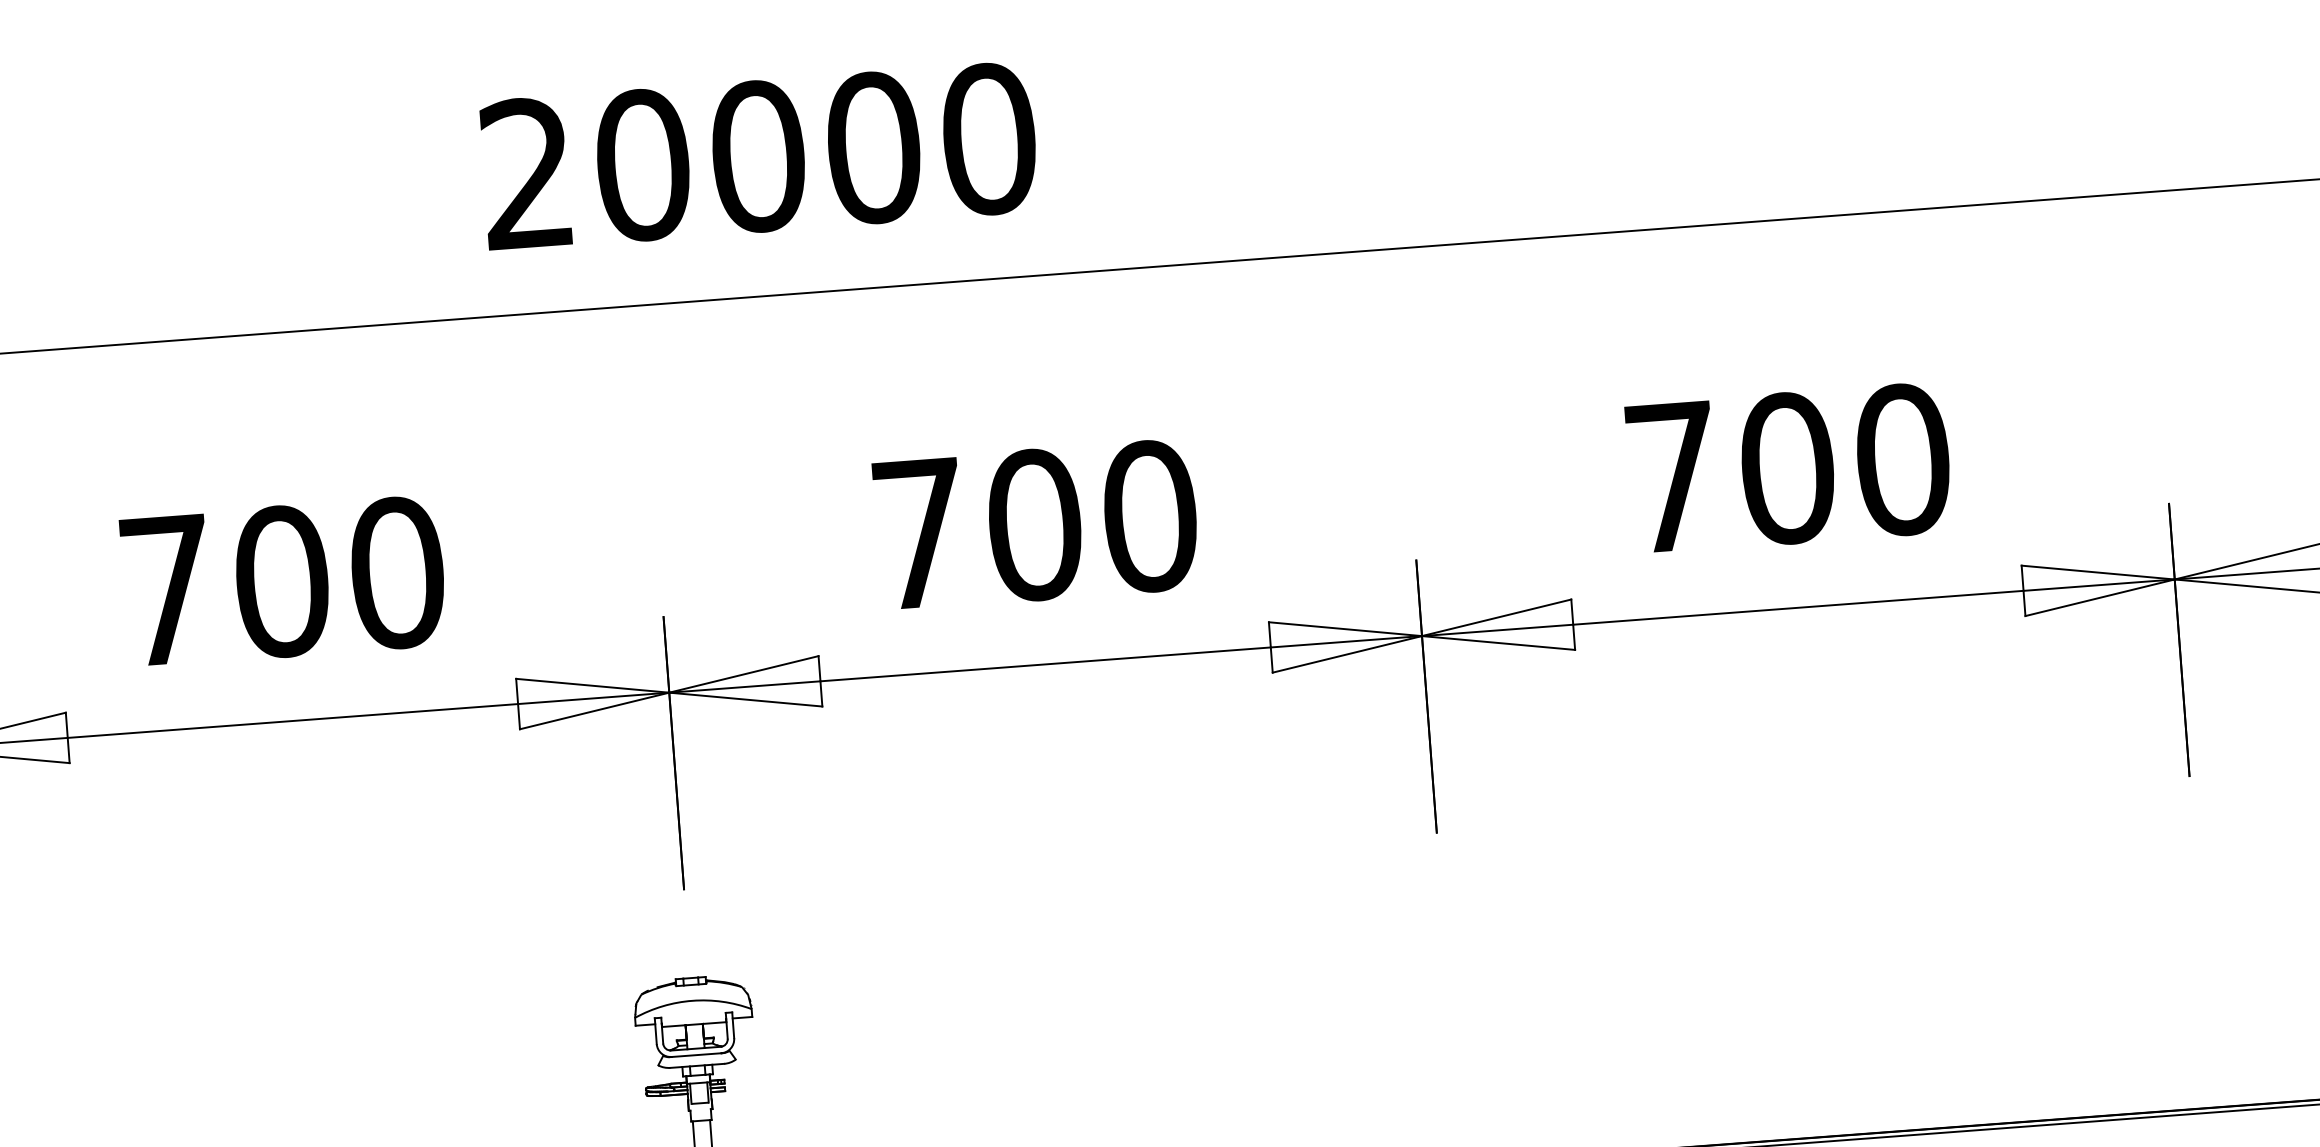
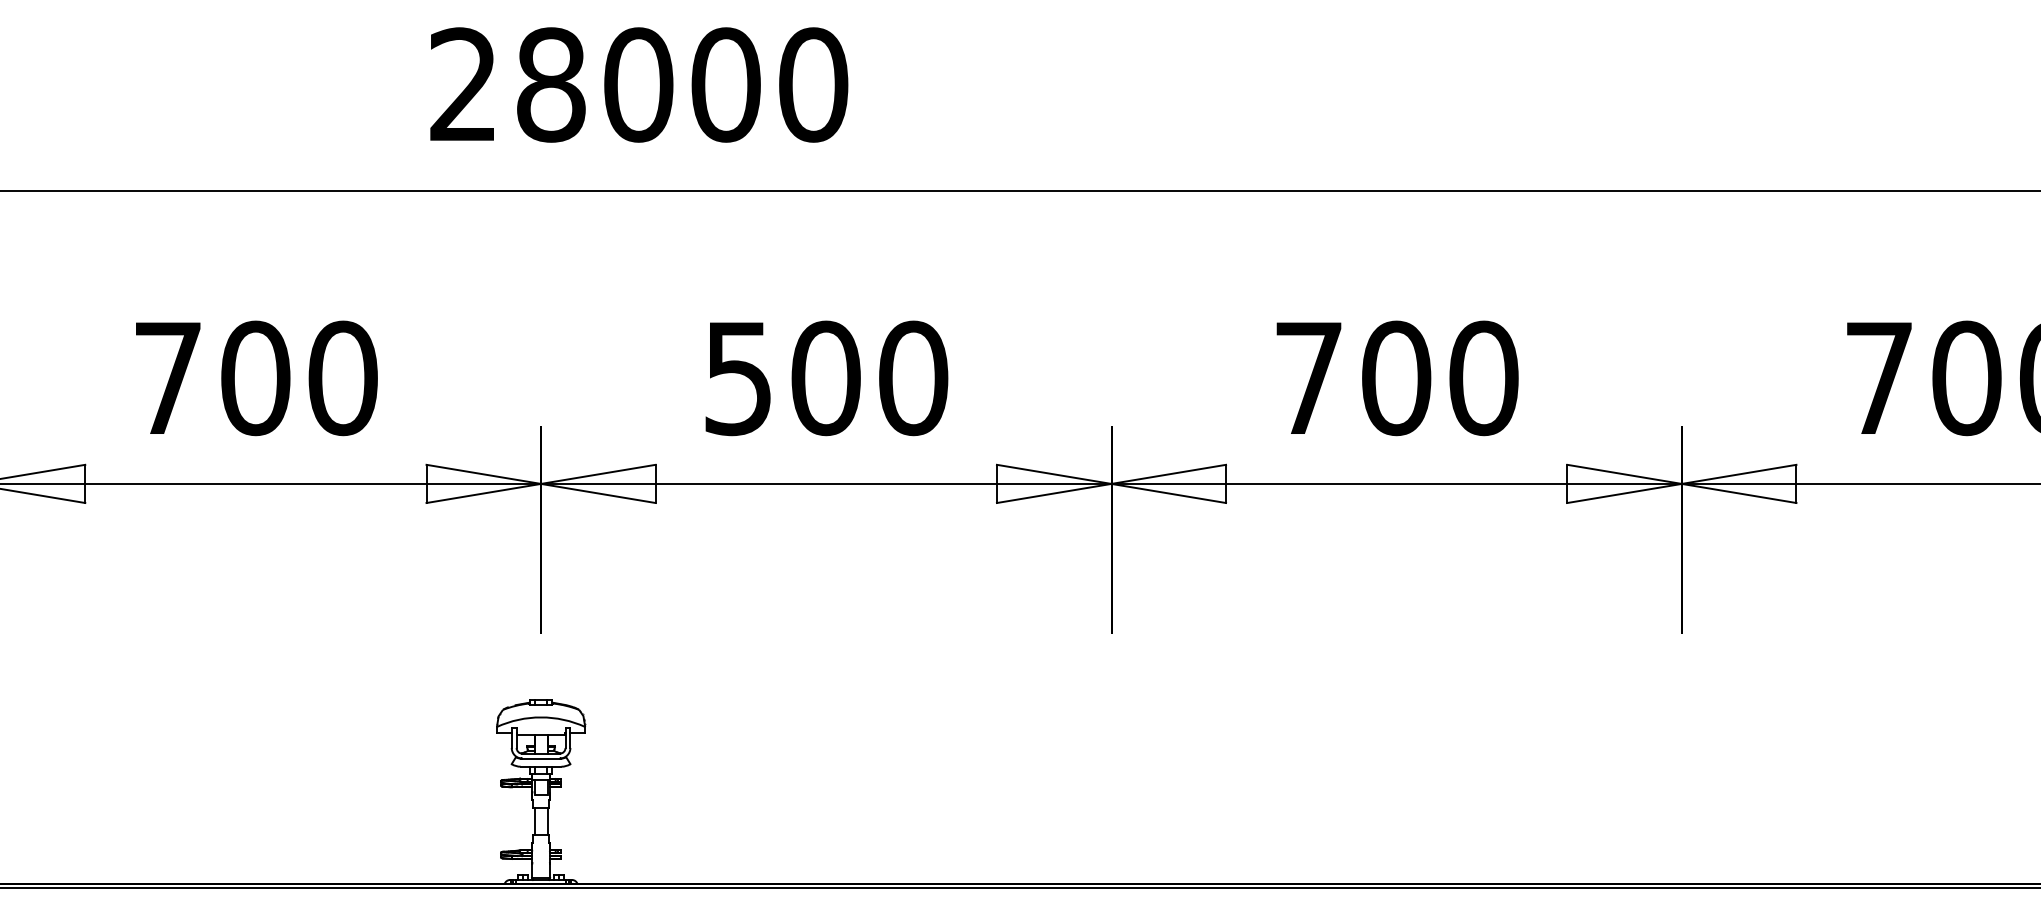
text: (642, 164) -> (550, 84), 20000 -> 28000
text: (918, 535) -> (737, 379), 700 -> 500

